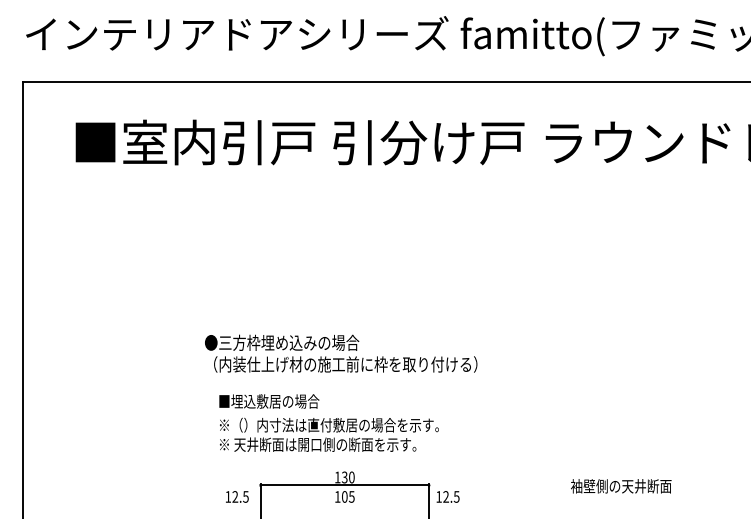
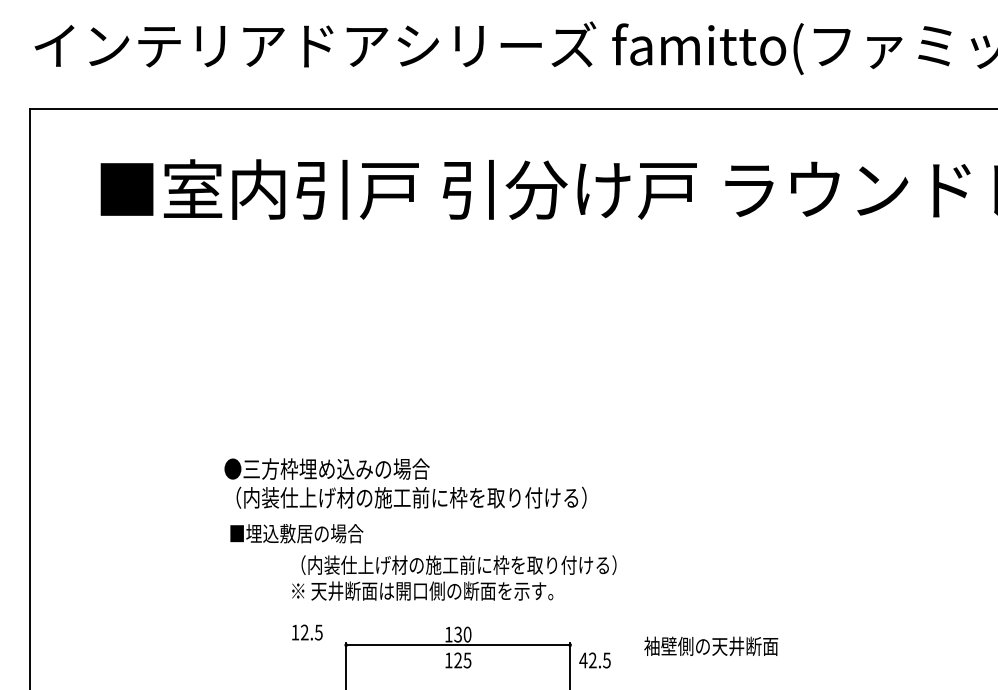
text: (341, 353) -> (405, 483), moved
text: (269, 401) -> (297, 533), moved
text: (341, 424) -> (453, 564), ※（）内寸法は直付敷居の場合を示す。 -> （内装仕上げ材の施工前に枠を取り付ける）
text: (621, 486) -> (711, 646), moved
text: (237, 496) -> (307, 631), moved
text: (344, 496) -> (457, 659), 105 -> 125
text: (439, 496) -> (584, 659), 12.5 -> 42.5

